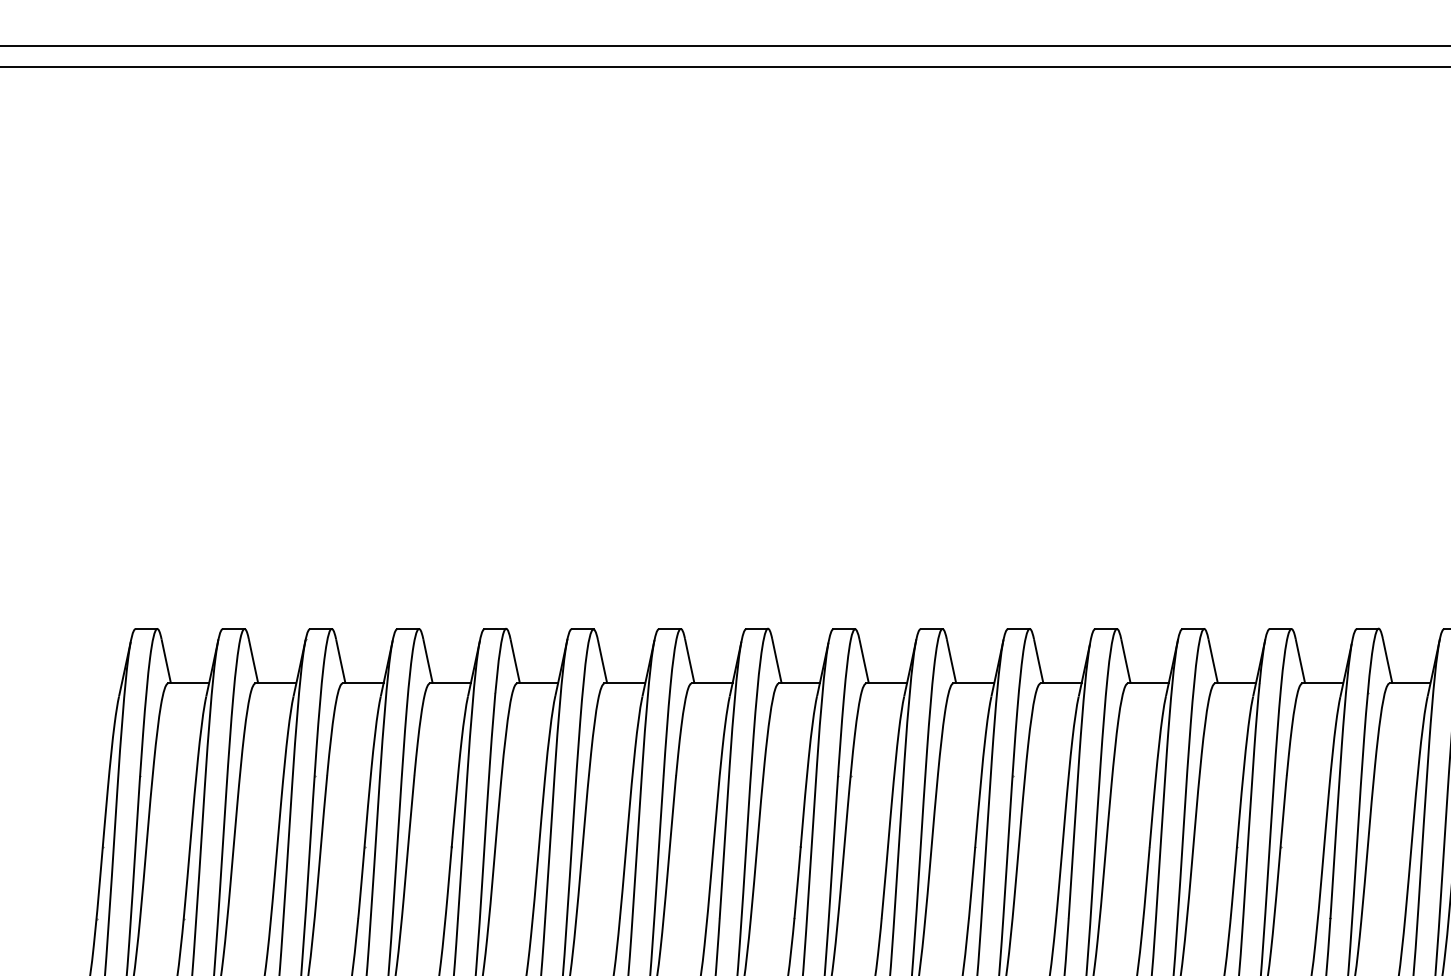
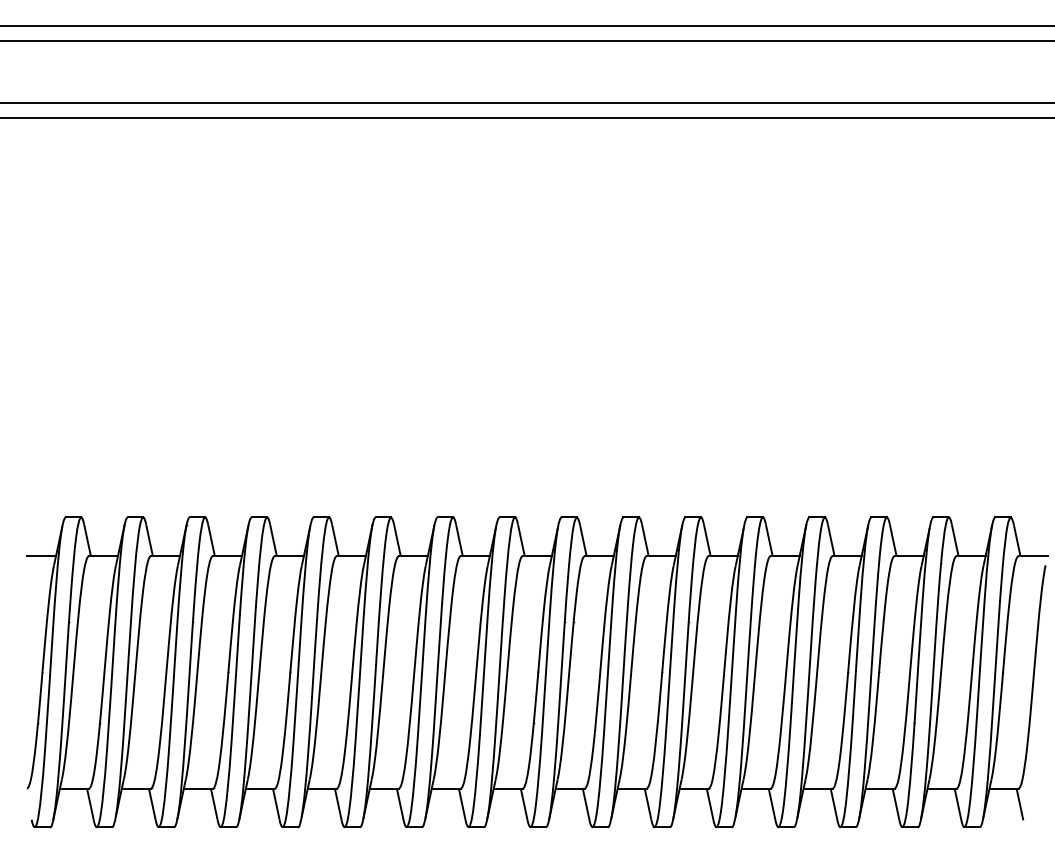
line: (101, 683) -> (41, 556), added

